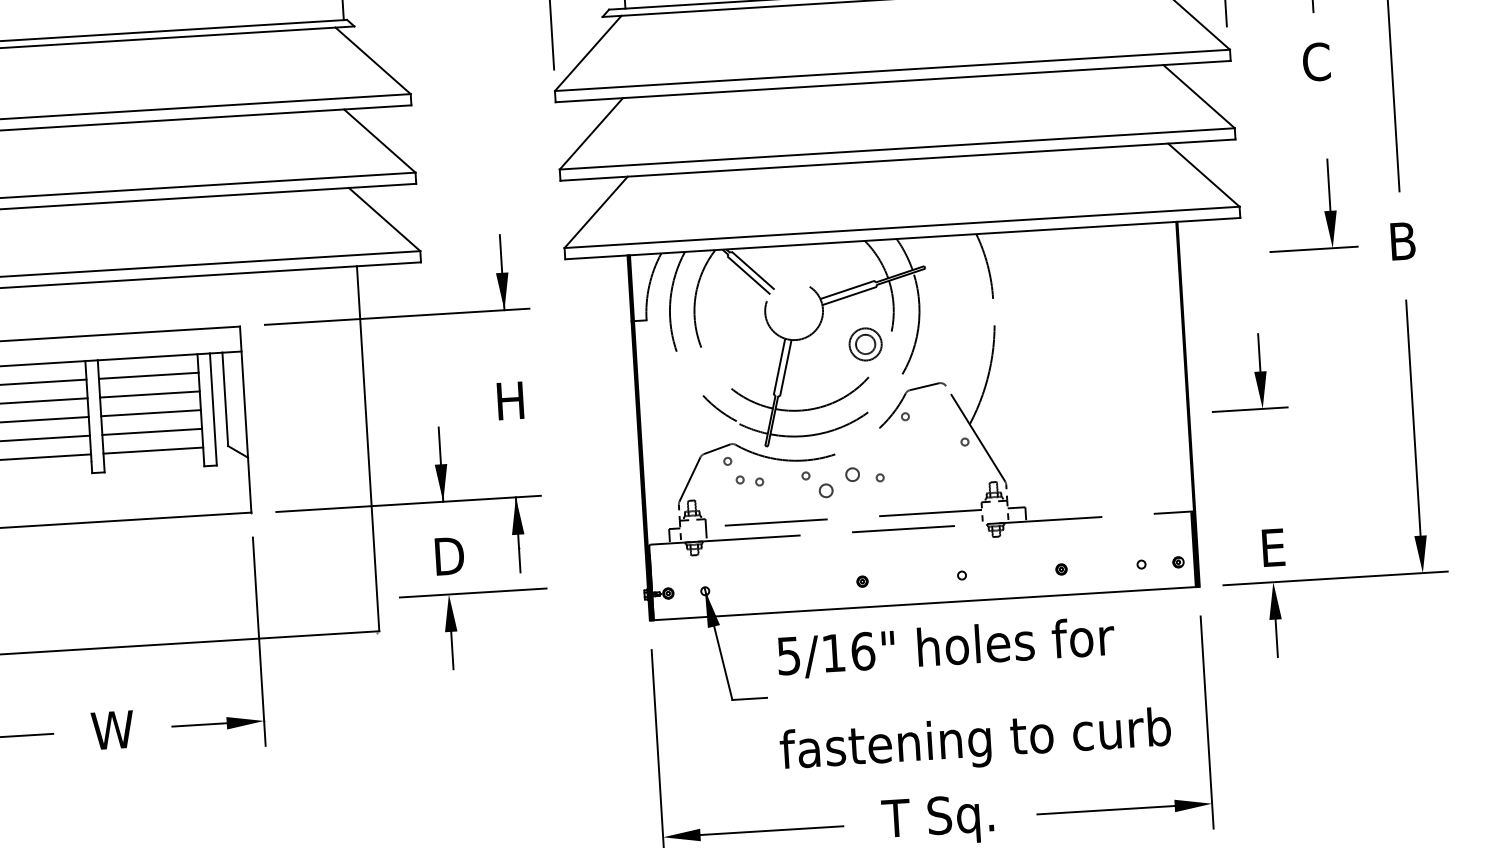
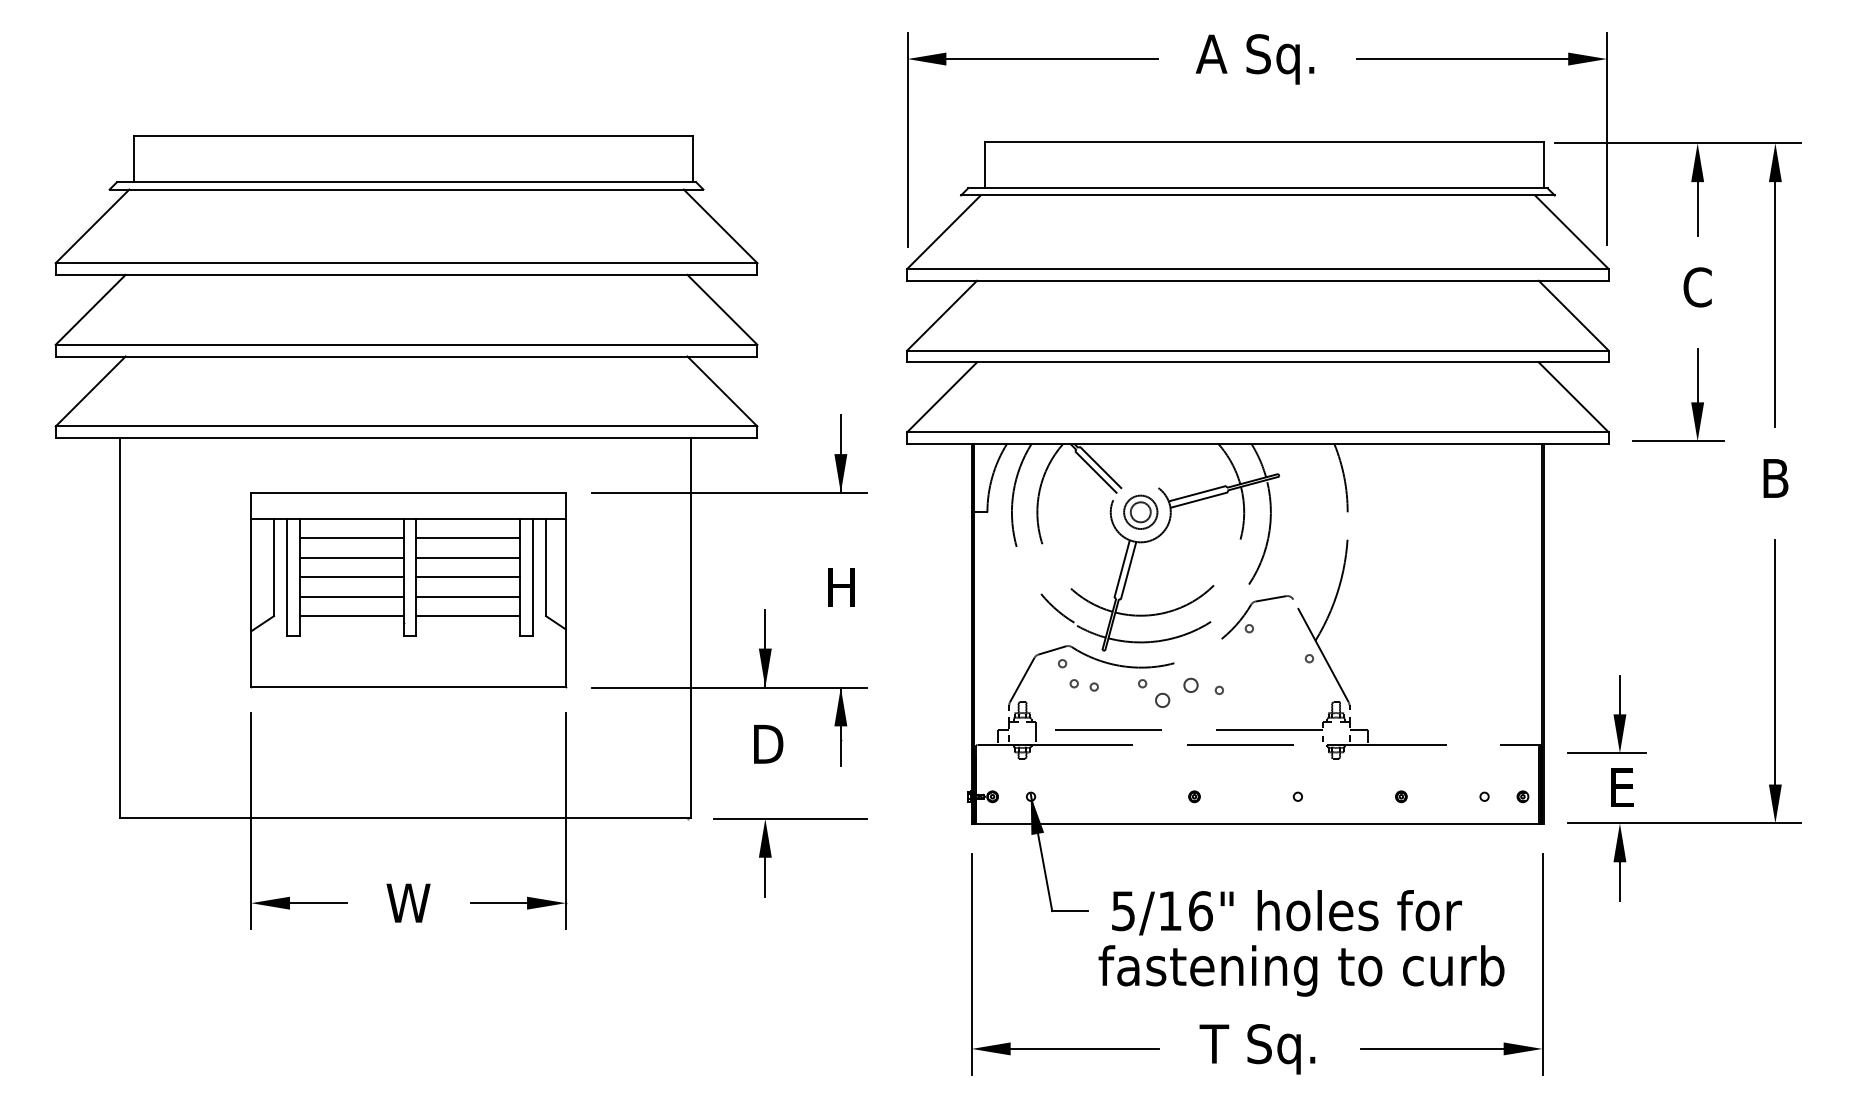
part: (1324, 211) -> (1691, 402), moved
part: (865, 343) -> (1140, 511), moved
part: (1254, 372) -> (1613, 714), moved
part: (457, 631) -> (771, 857), moved
text: (945, 647) -> (1286, 912), moved

